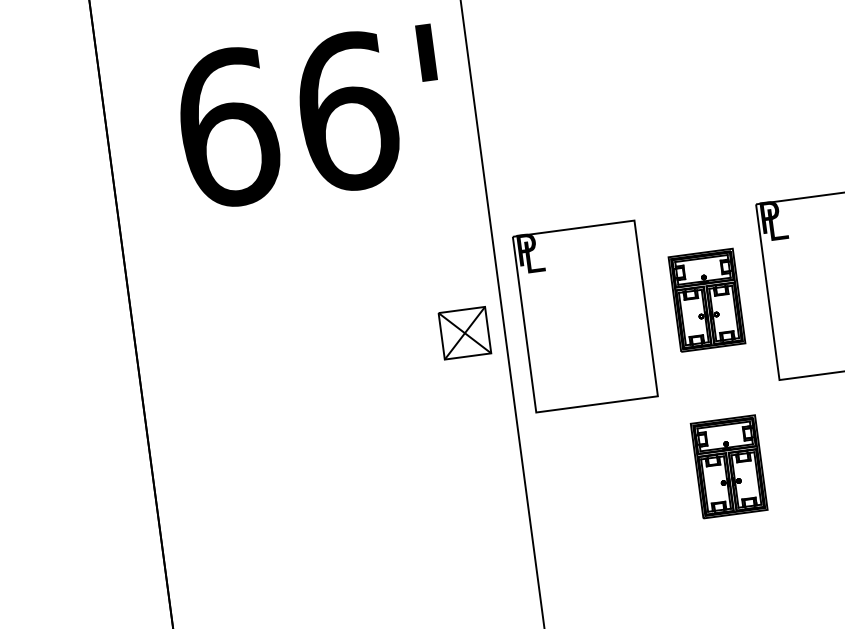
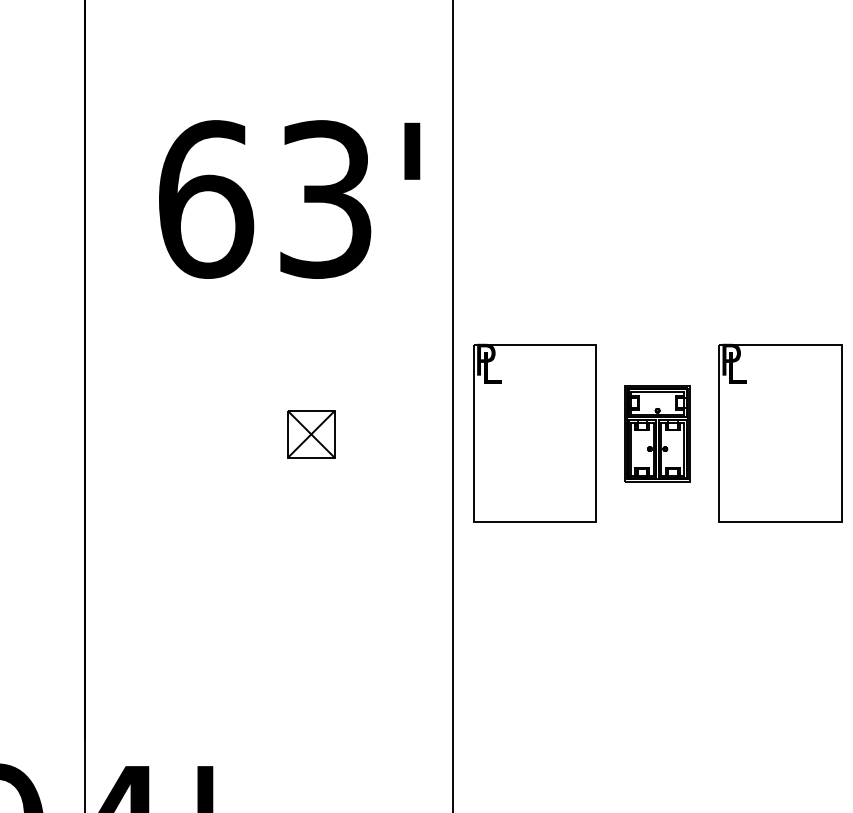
text: (347, 111) -> (326, 199), 66' -> 63'
part: (465, 333) -> (311, 434), moved
part: (729, 466) -> (657, 601), removed

